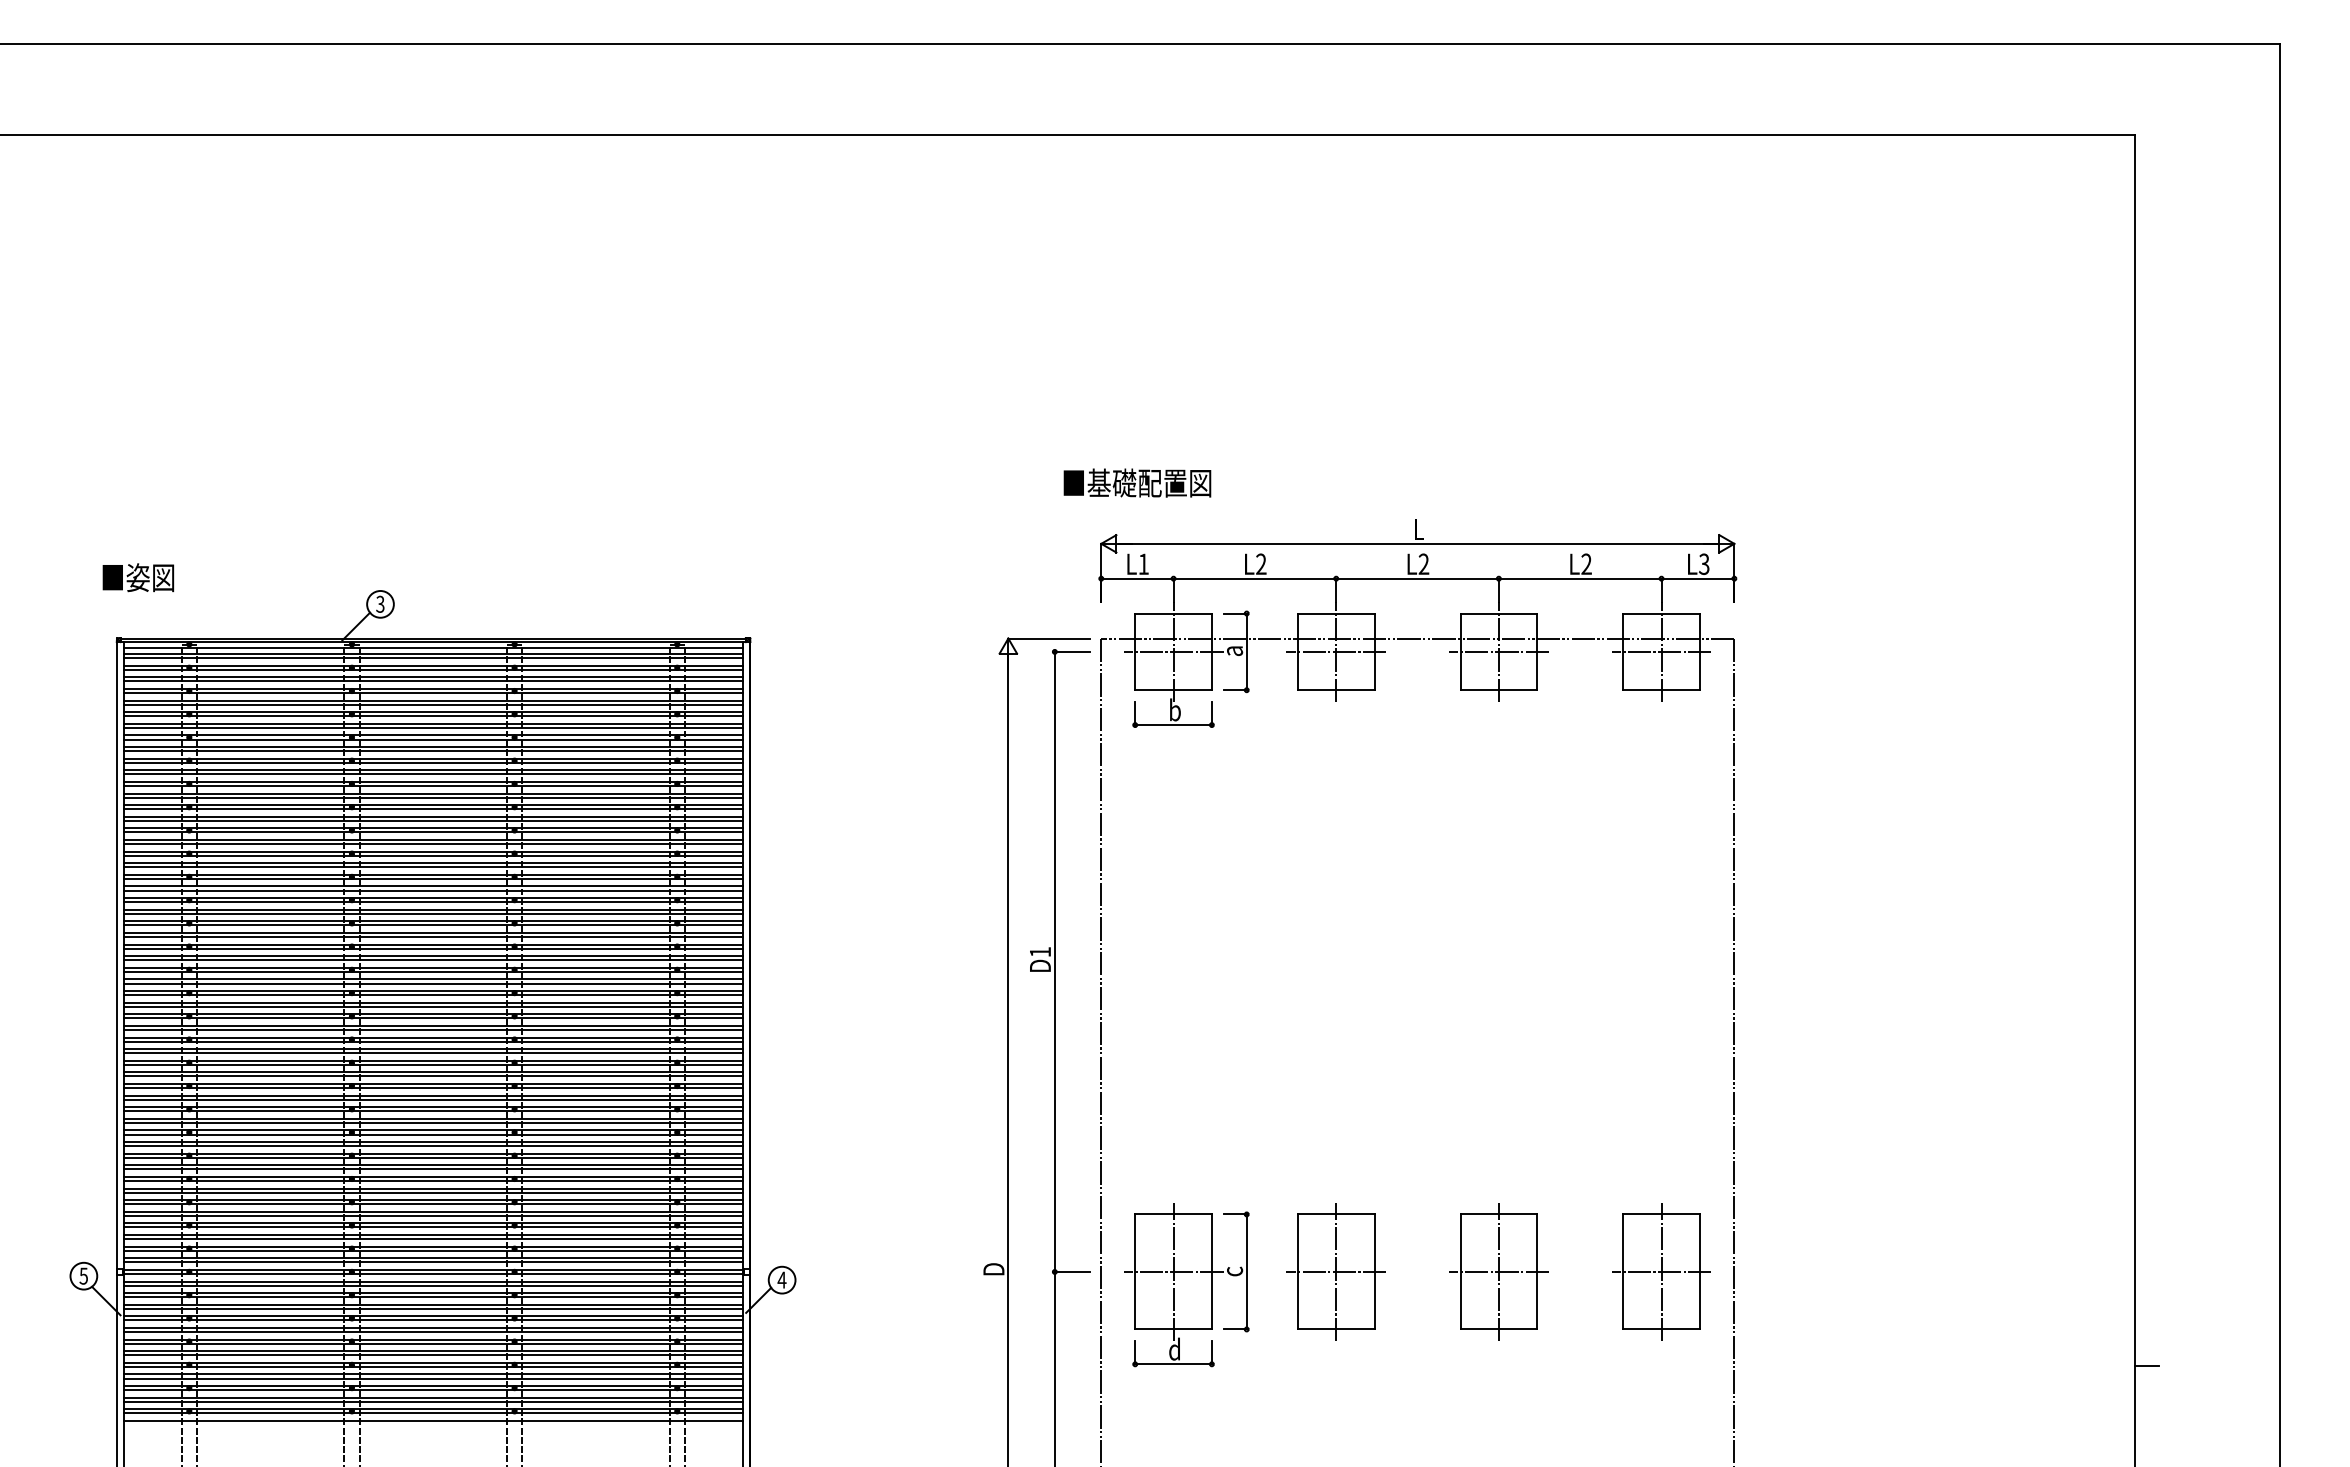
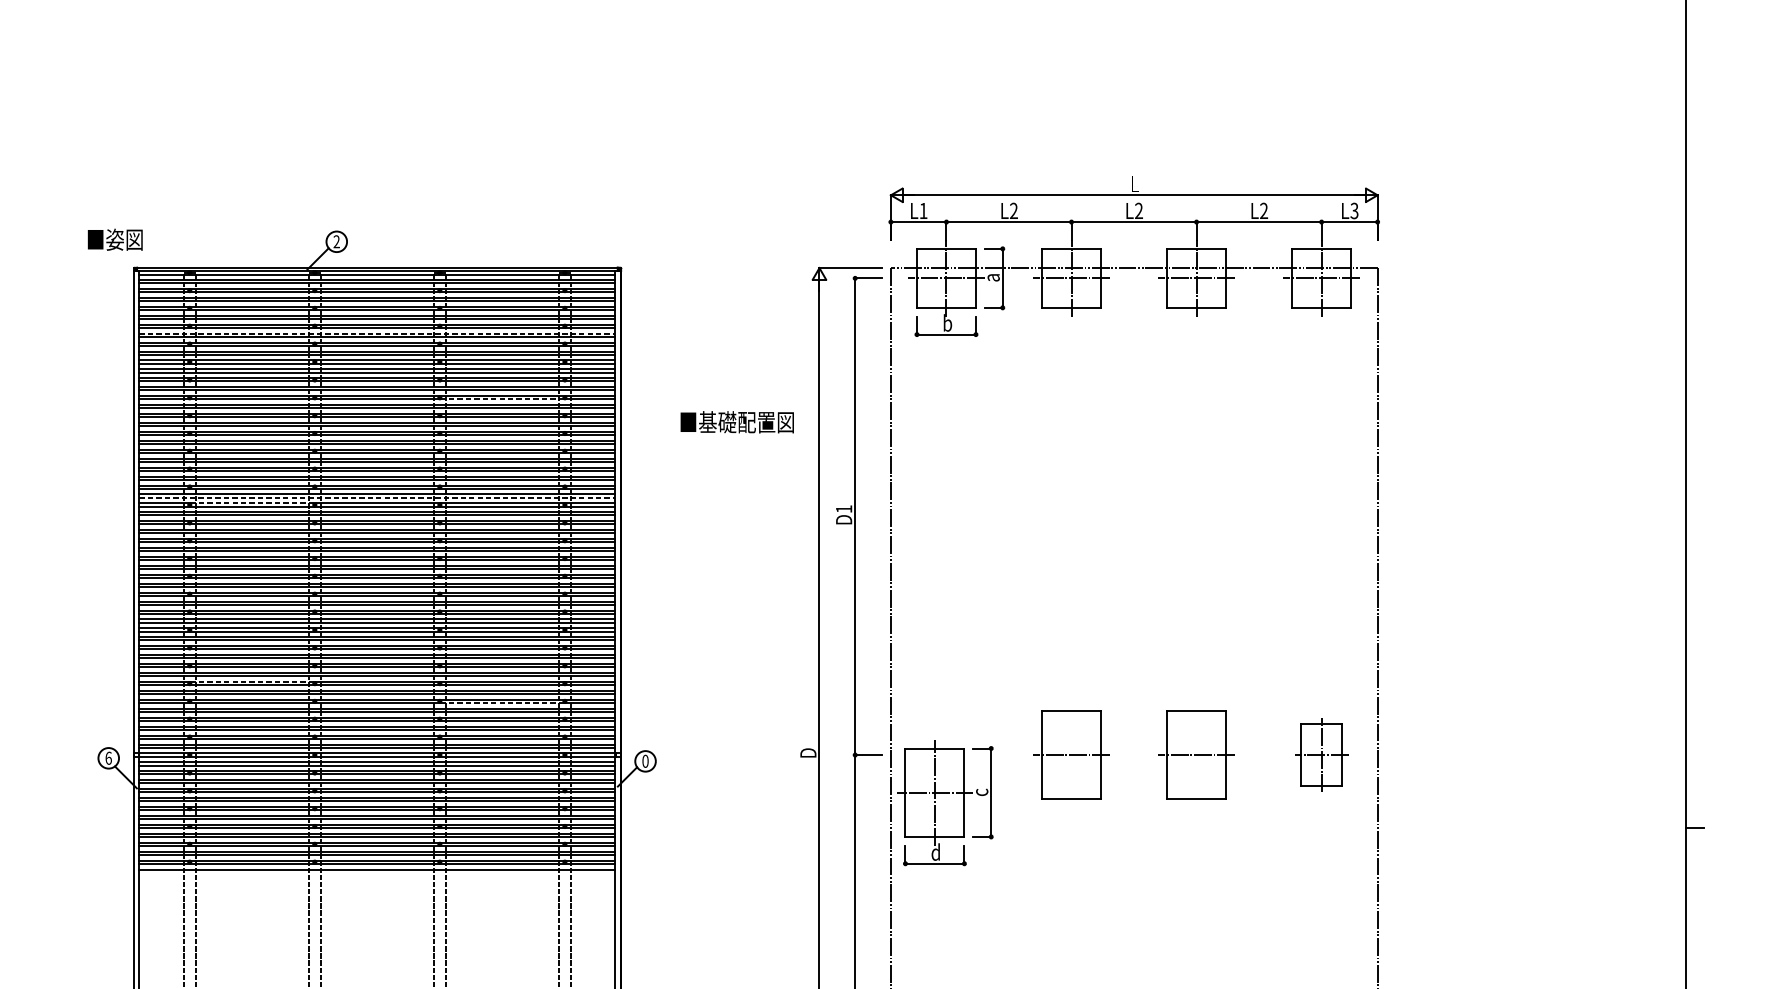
text: (1137, 482) -> (737, 421), moved
text: (138, 577) -> (115, 239), moved
text: (380, 604) -> (336, 241), 3 -> 2
line: (433, 723) -> (377, 333), solid -> dashed
line: (595, 809) -> (502, 399), solid -> dashed
line: (433, 937) -> (377, 497), solid -> dashed
line: (270, 944) -> (252, 503), solid -> dashed
line: (270, 1176) -> (252, 681), solid -> dashed
line: (595, 1204) -> (502, 703), solid -> dashed
line: (1336, 1271) -> (1071, 754), removed
line: (1498, 1271) -> (1196, 754), removed
part: (1661, 1271) -> (1321, 754), size x0.7
text: (83, 1275) -> (108, 757), 5 -> 6
text: (781, 1279) -> (645, 760), 4 -> 0
part: (1186, 1285) -> (944, 803), moved

